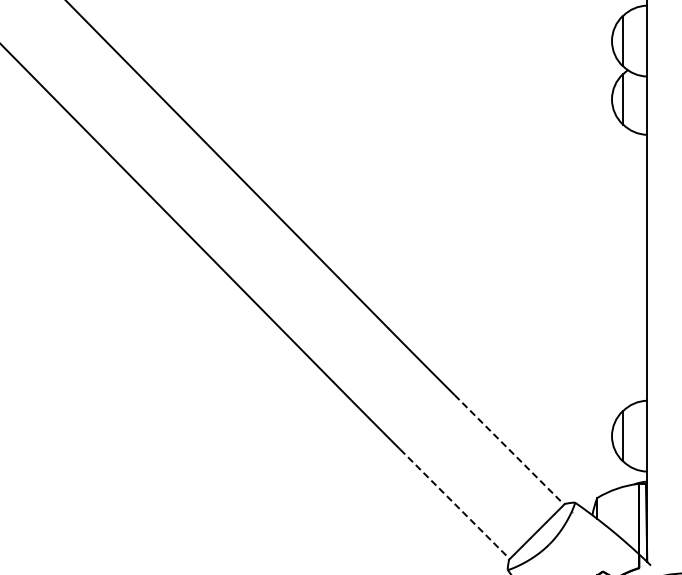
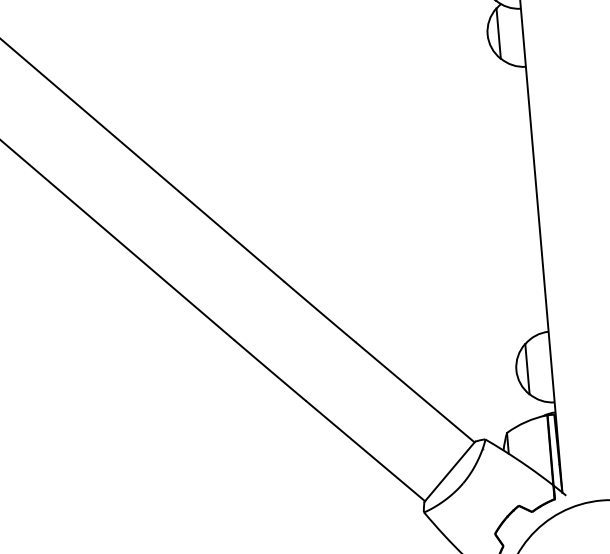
line: (509, 450) -> (415, 393), dashed -> solid
line: (455, 504) -> (366, 451), dashed -> solid

